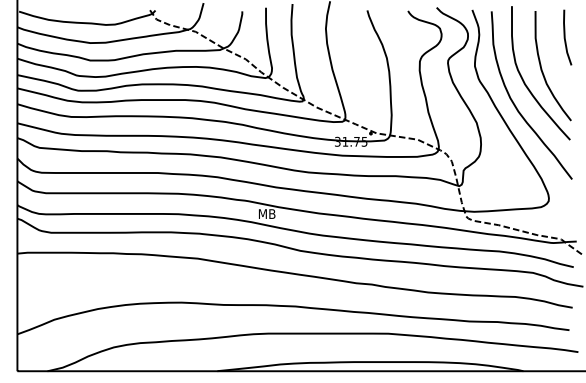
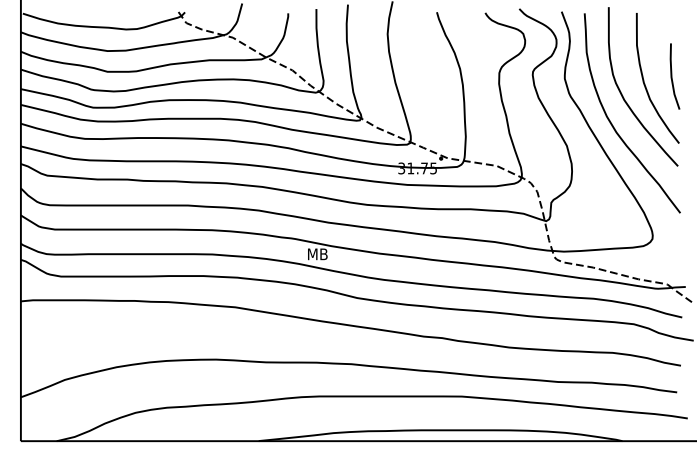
line: (565, 37) -> (672, 76), moved

